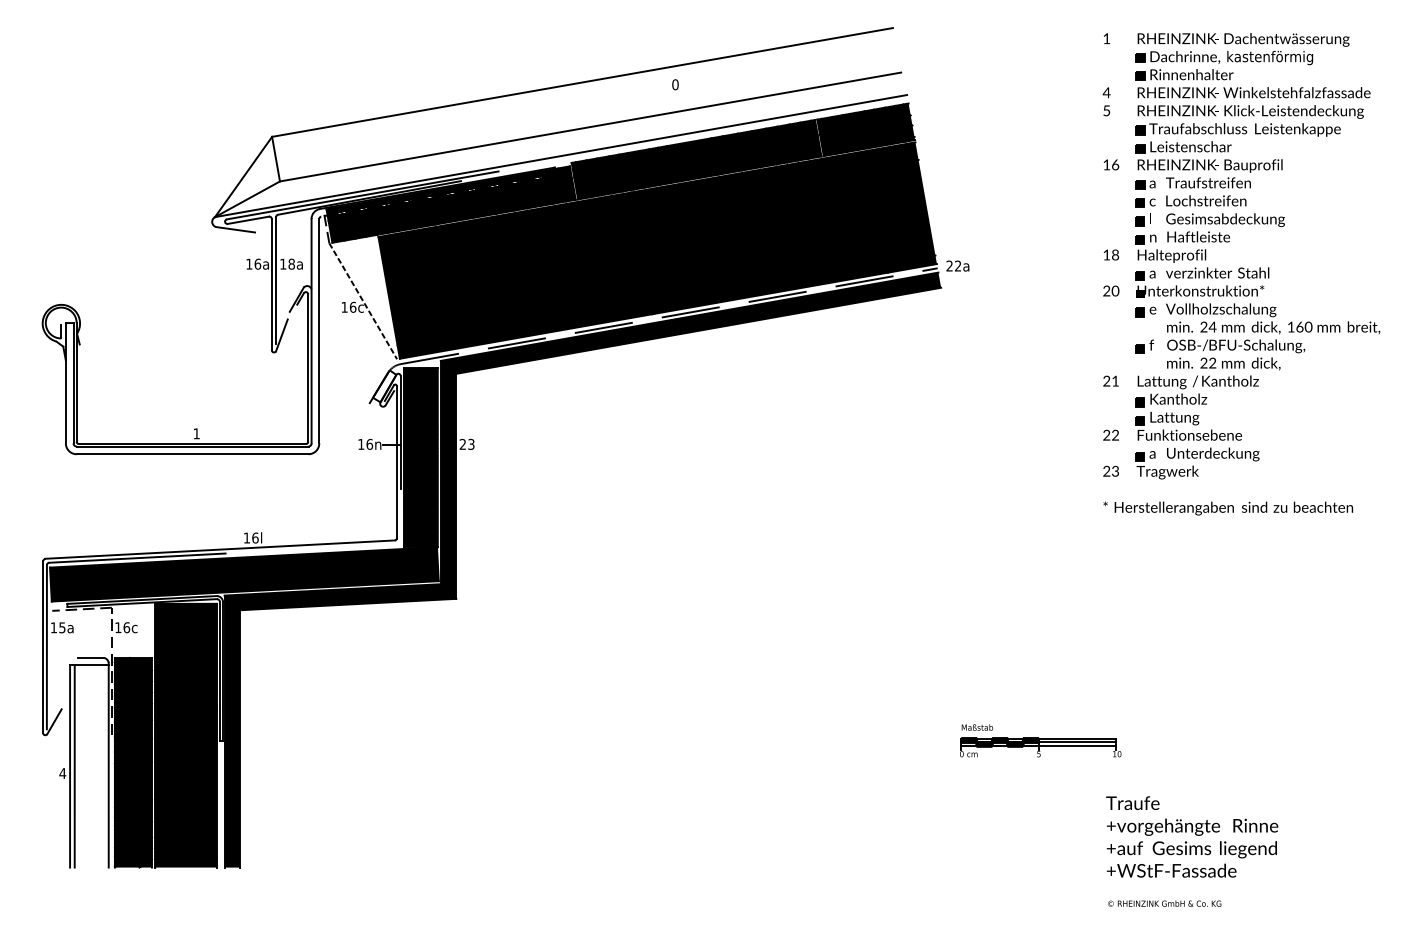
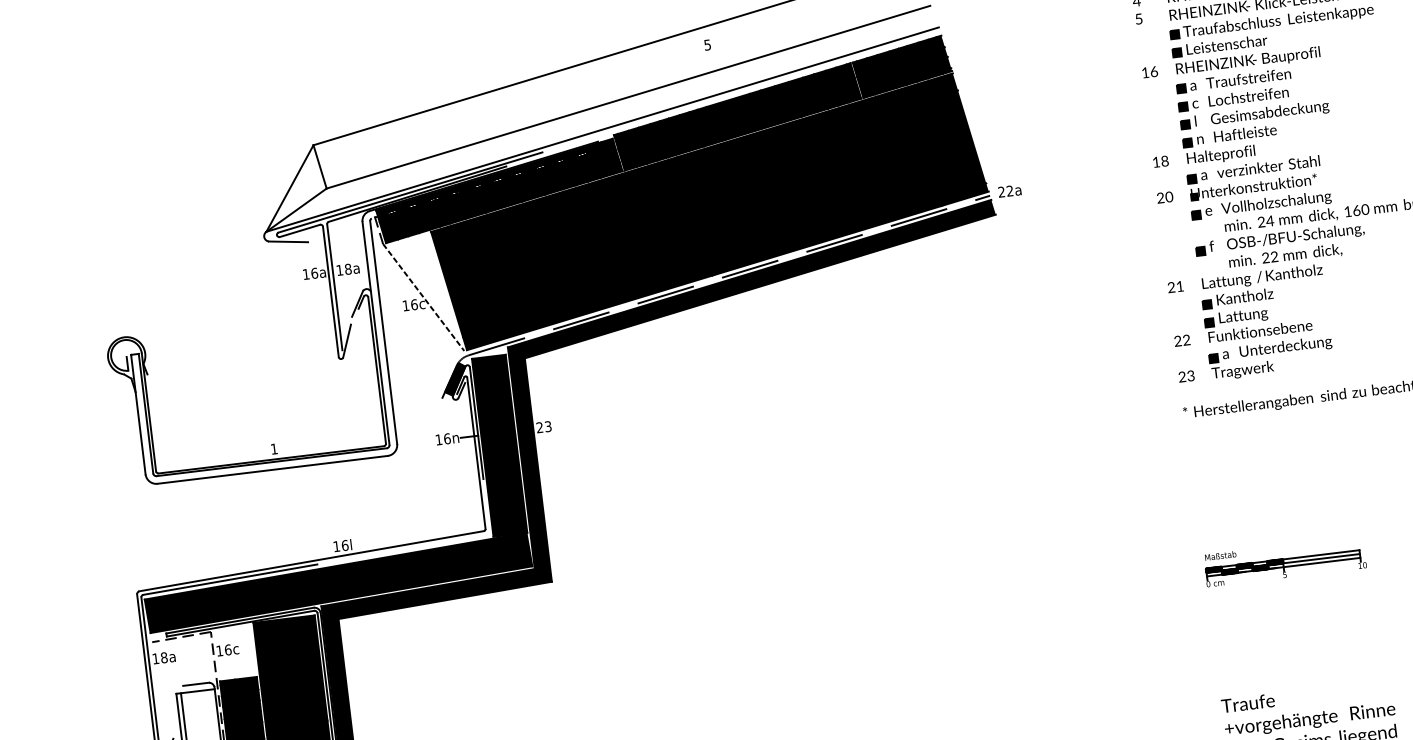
text: (675, 84) -> (707, 44), 0 -> 5
fill: (384, 386) -> (455, 379), added
text: (62, 627) -> (164, 657), 15a -> 18a
part: (1040, 740) -> (1284, 561), moved

